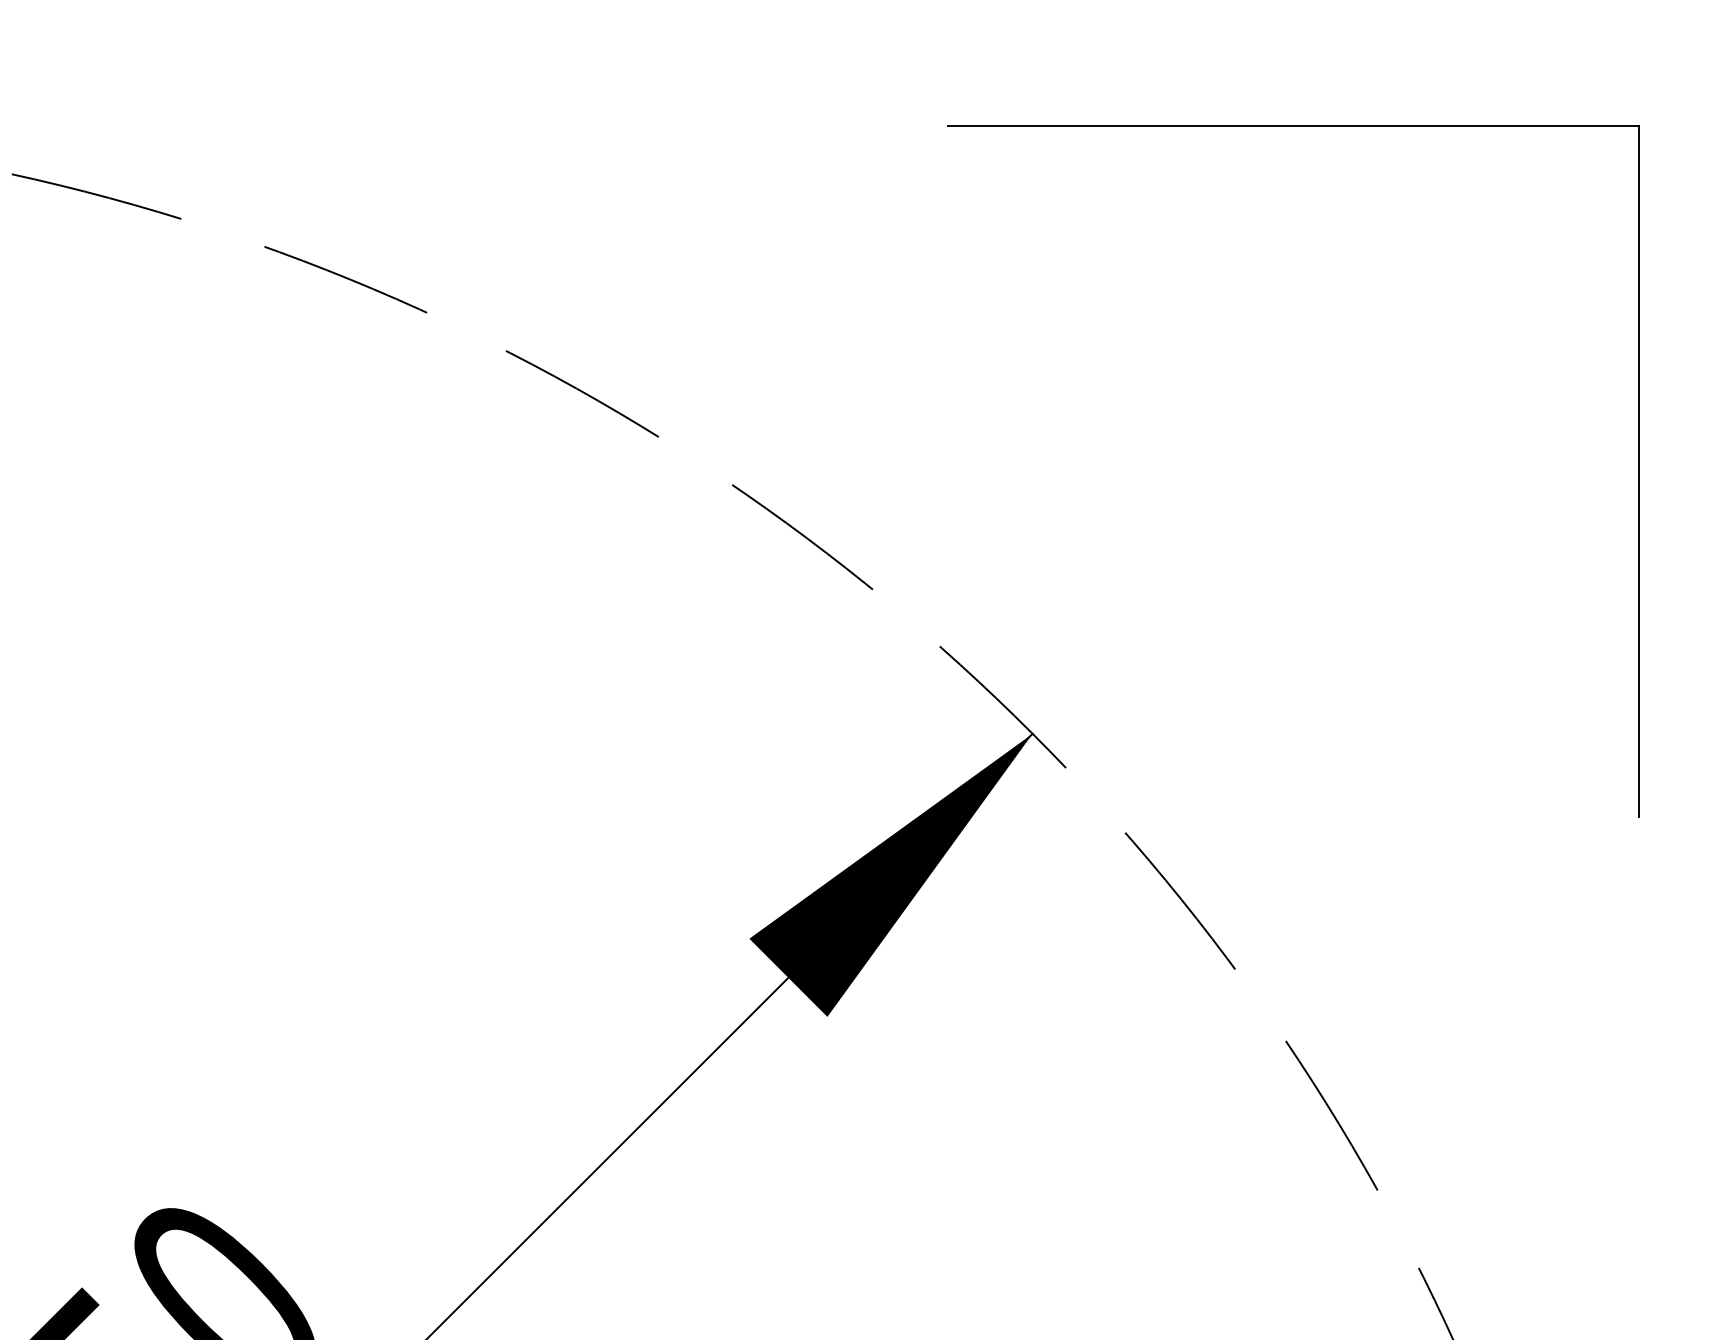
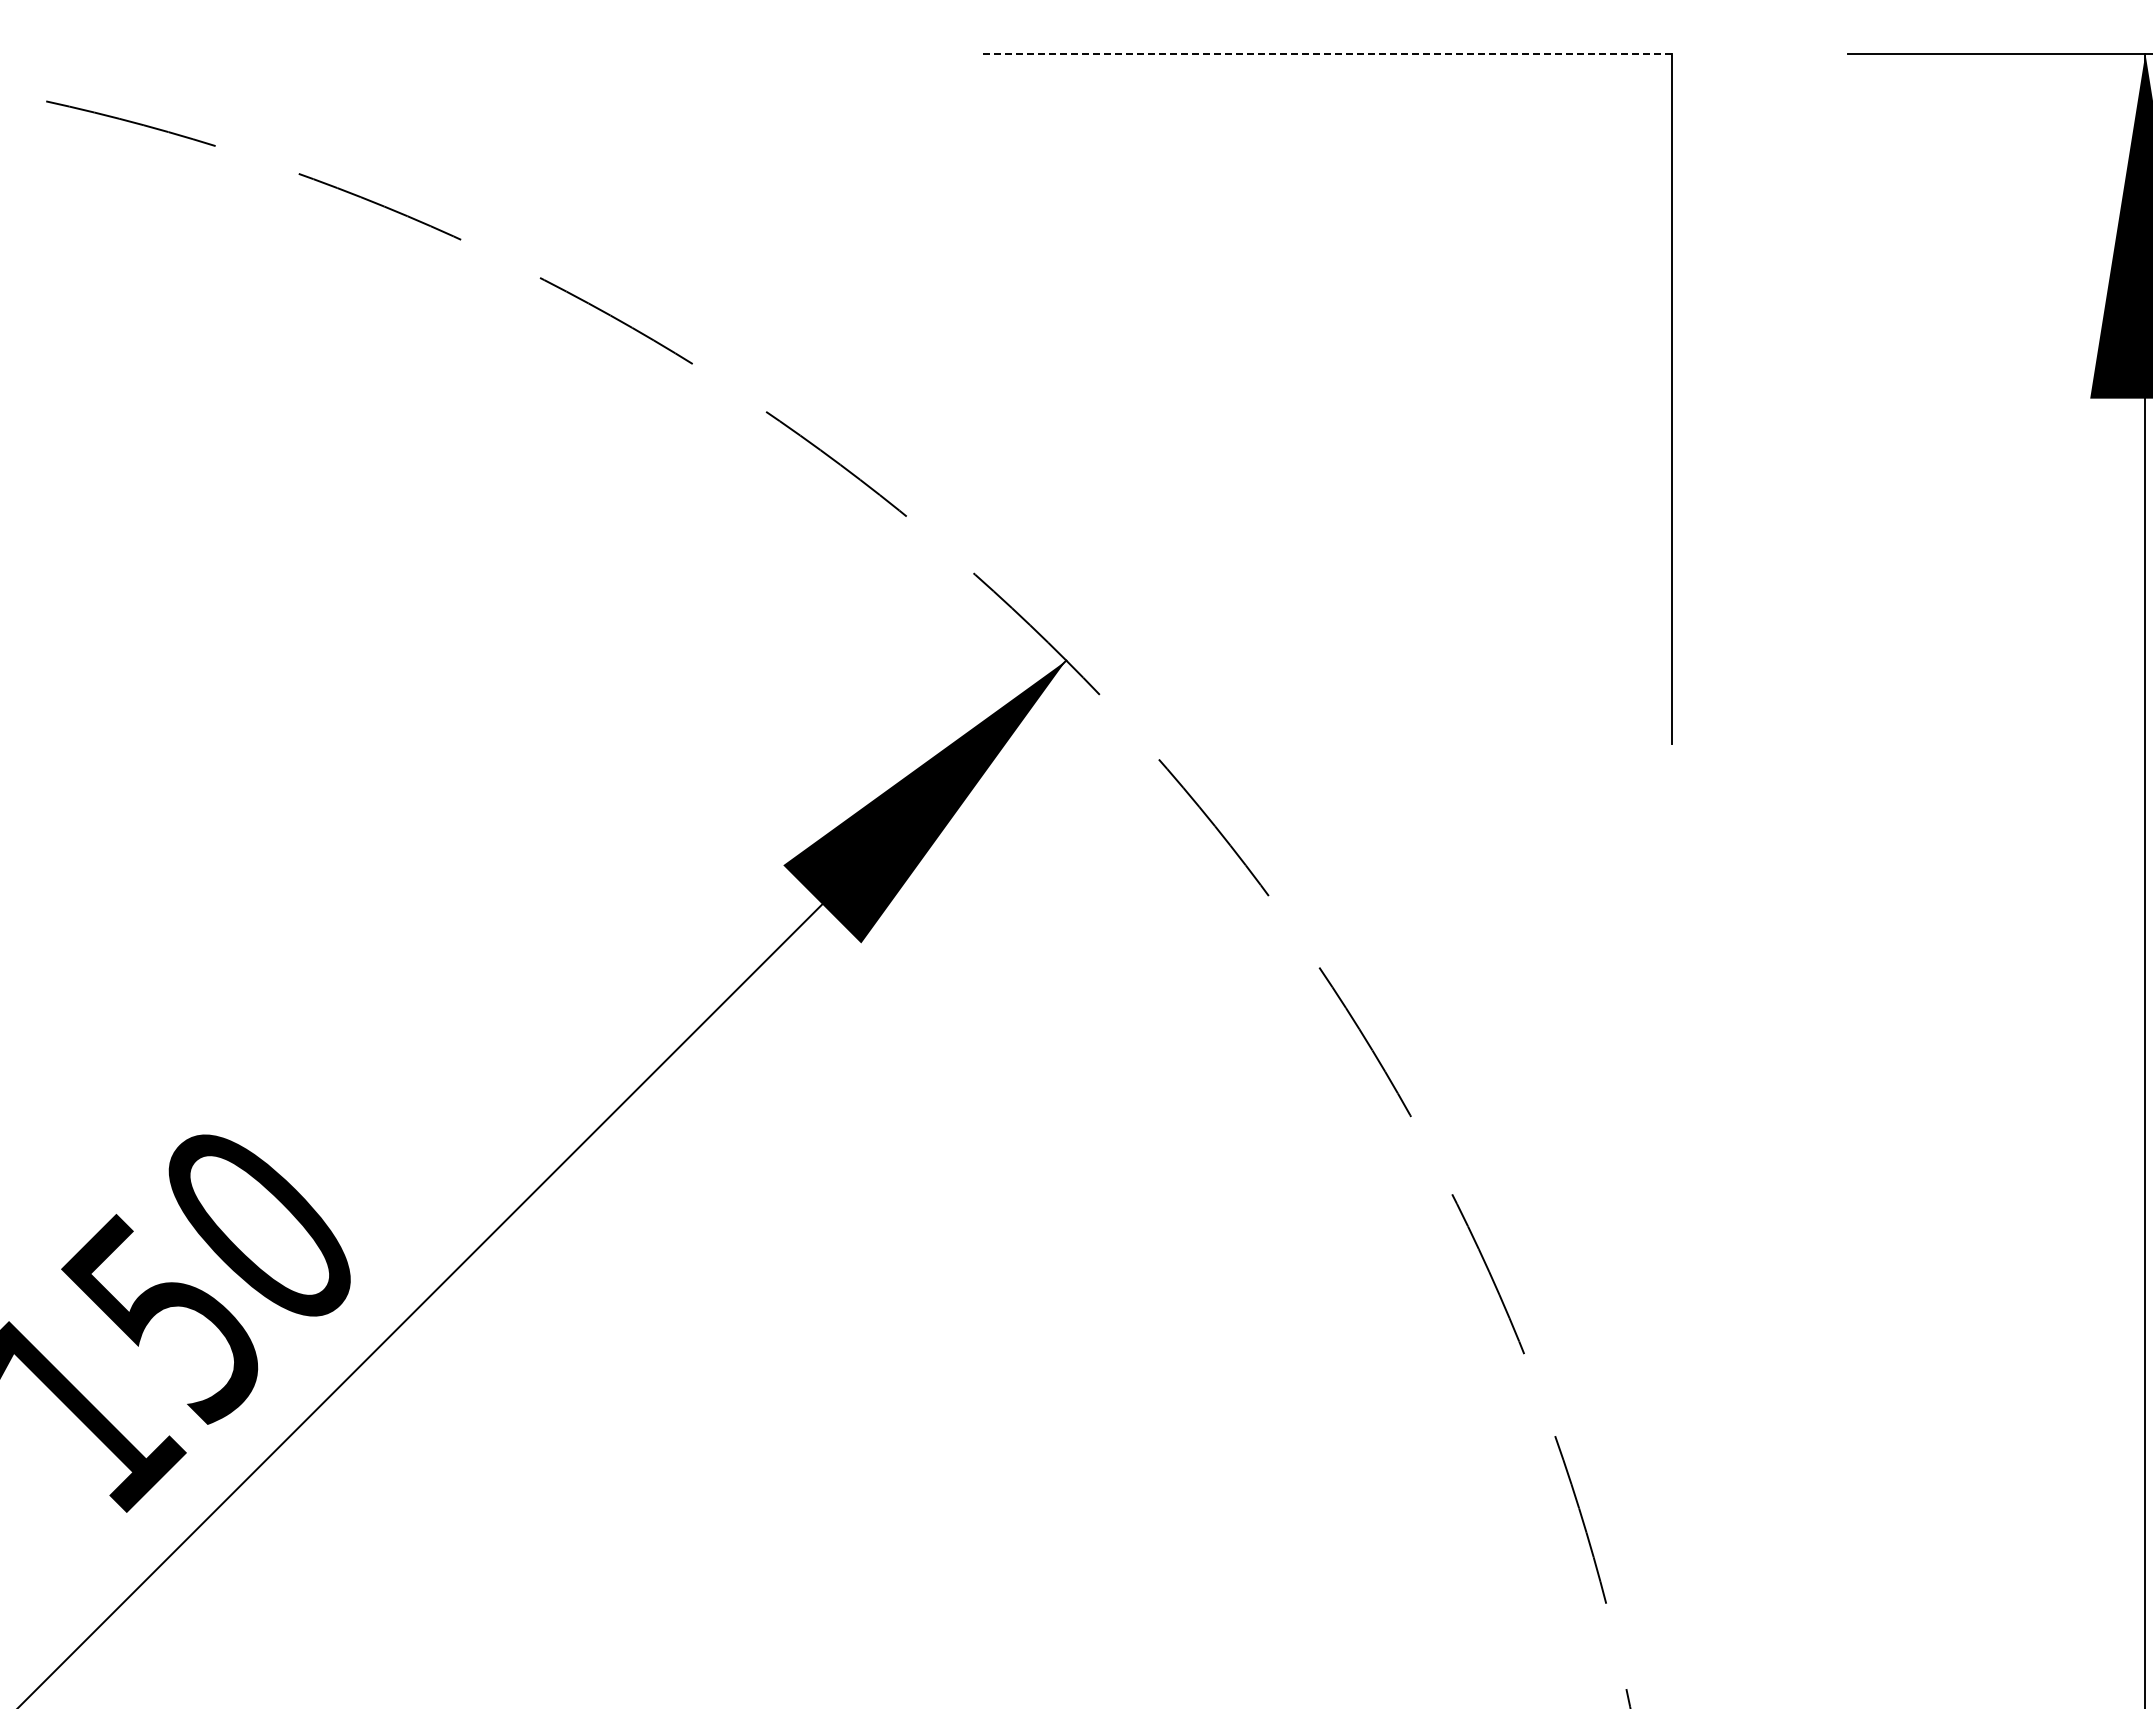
line: (1292, 126) -> (1326, 53), solid -> dashed

